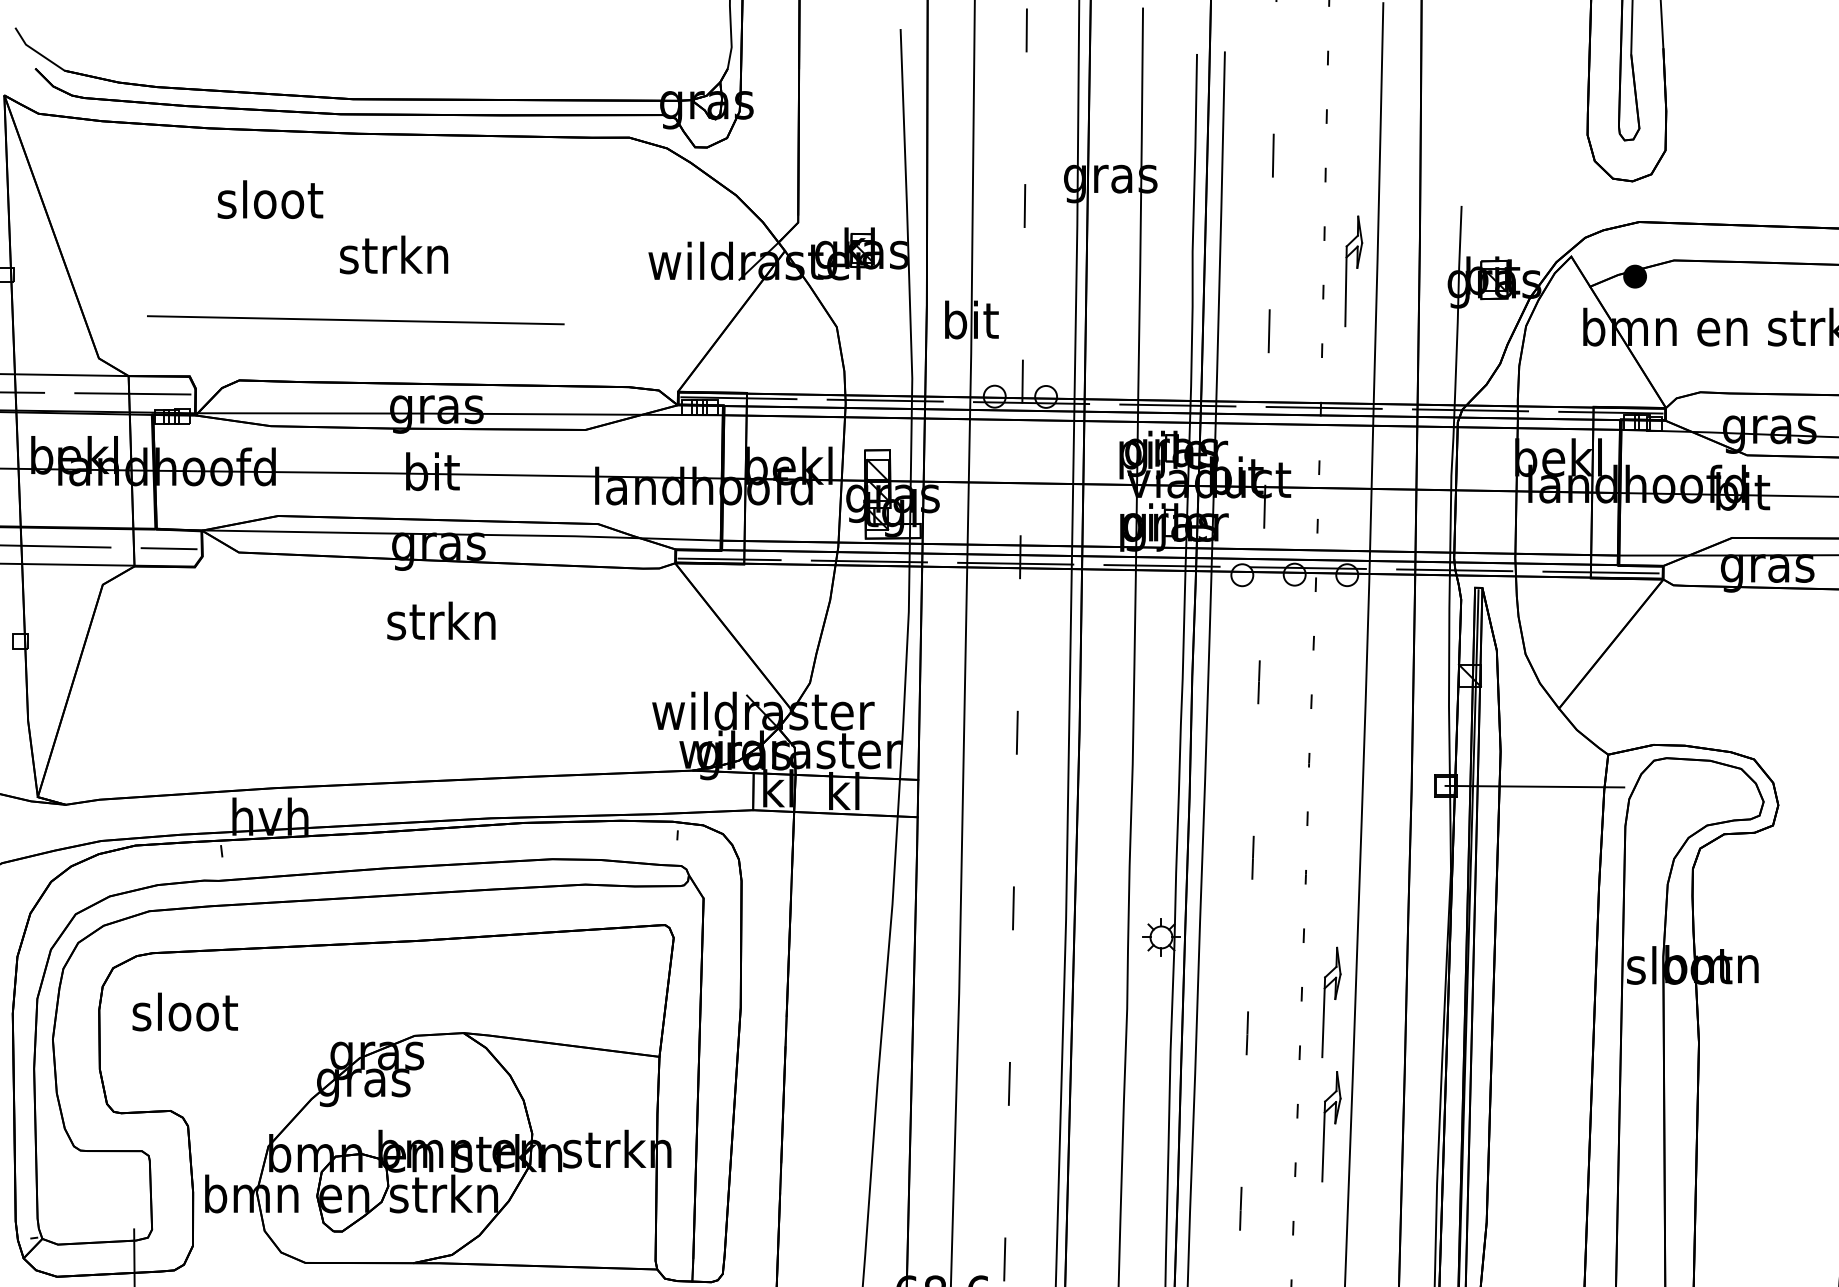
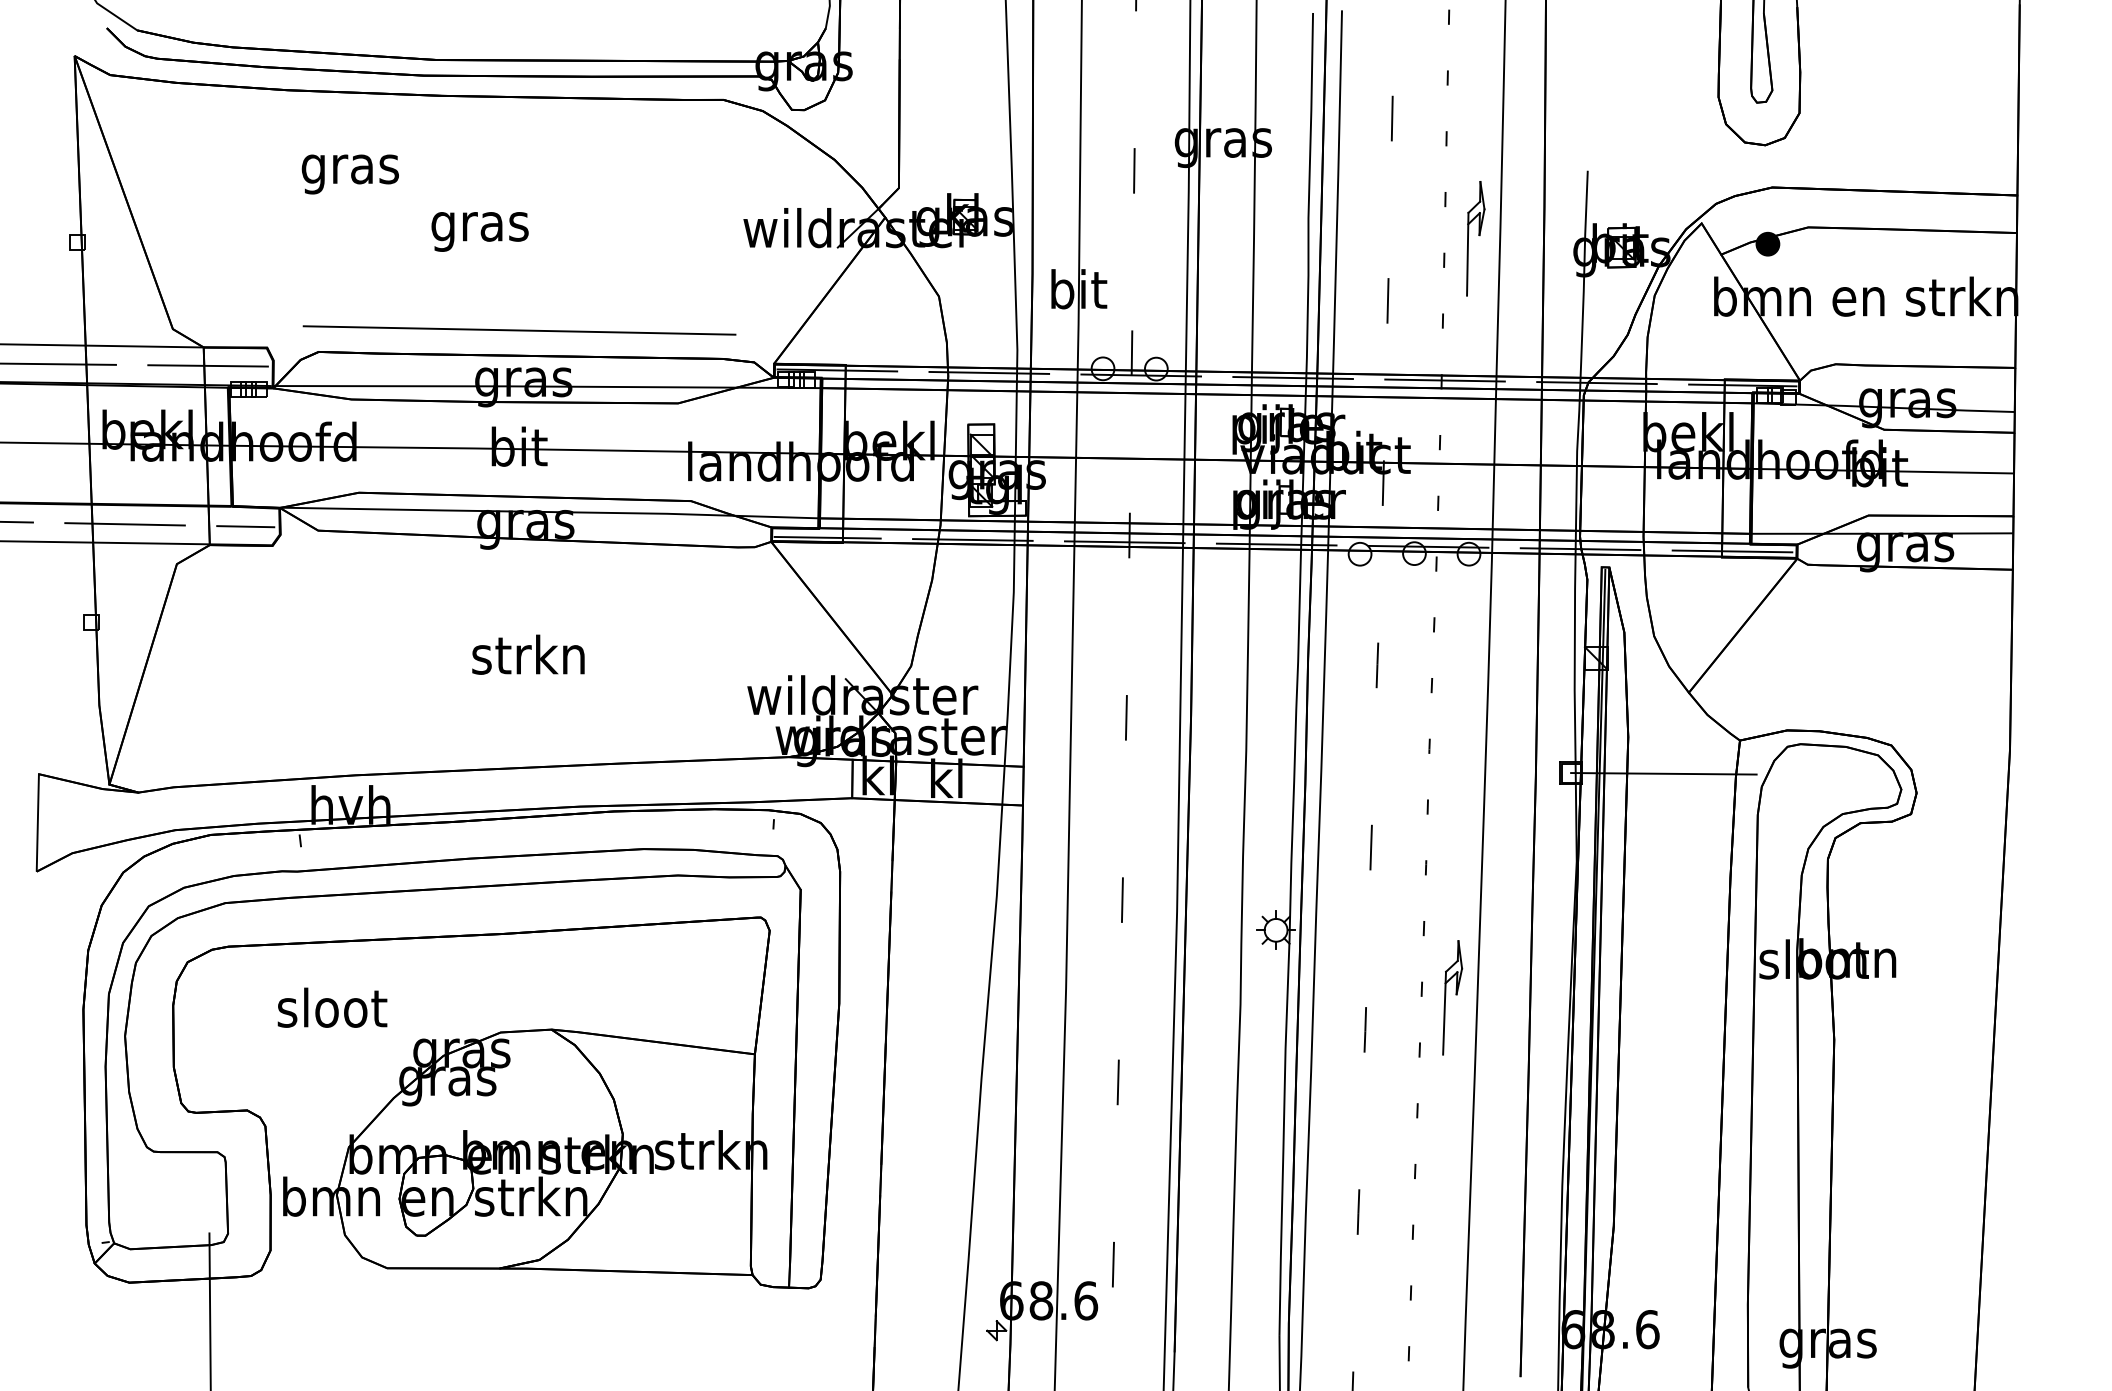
text: (270, 204) -> (350, 169), sloot -> gras
text: (394, 259) -> (479, 226), strkn -> gras
line: (355, 320) -> (519, 330), moved
text: (441, 620) -> (528, 654), moved
text: (185, 1011) -> (332, 1007), moved
part: (1331, 1126) -> (1452, 1126), removed

